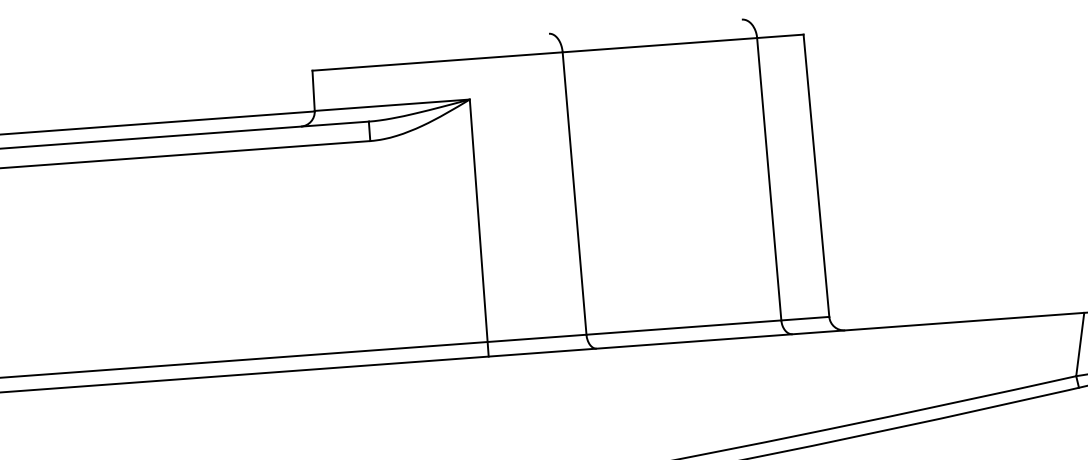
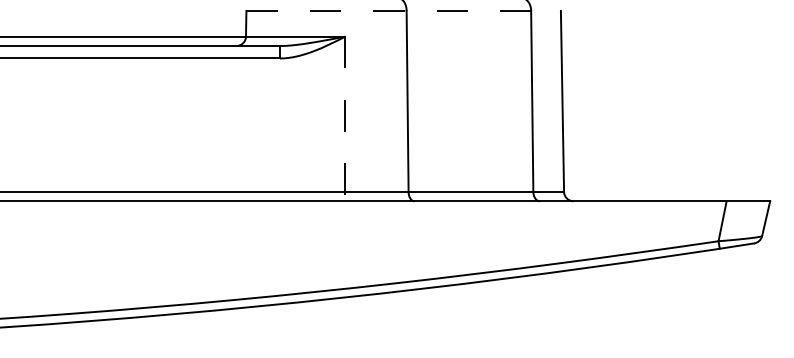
line: (559, 51) -> (404, 10), solid -> dashed
line: (479, 228) -> (345, 119), solid -> dashed

